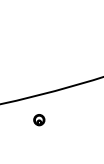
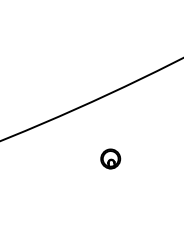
part: (39, 120) -> (111, 159), moved

